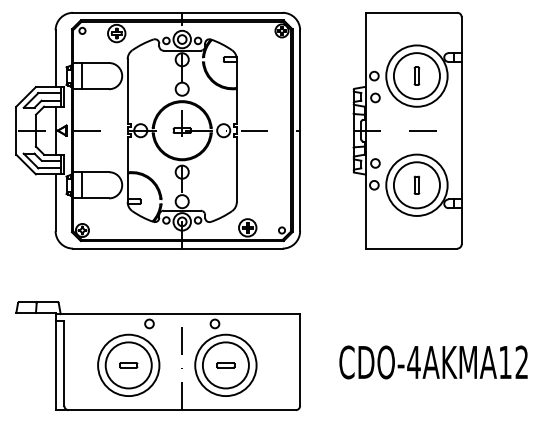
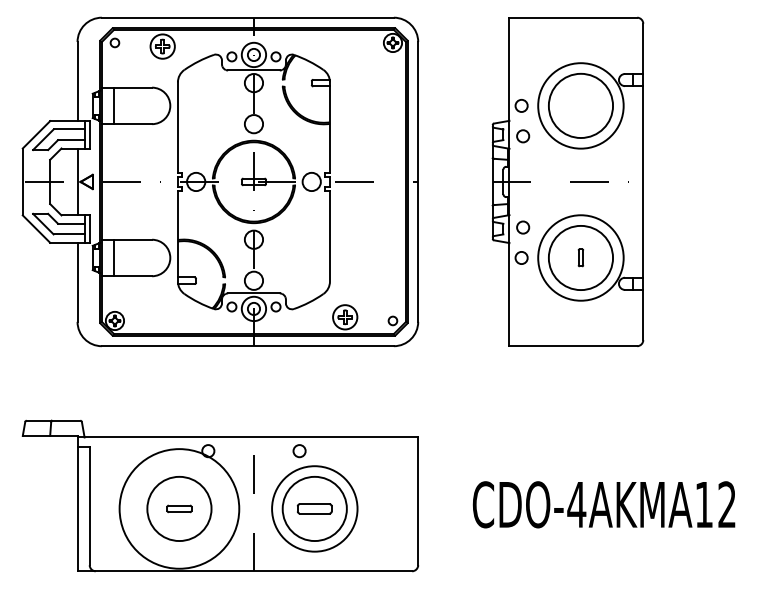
part: (416, 75) -> (580, 105), removed
part: (416, 184) -> (580, 256), size x0.7
circle: (128, 365) -> (179, 509), size x1.4
part: (225, 365) -> (314, 509), size x1.4

